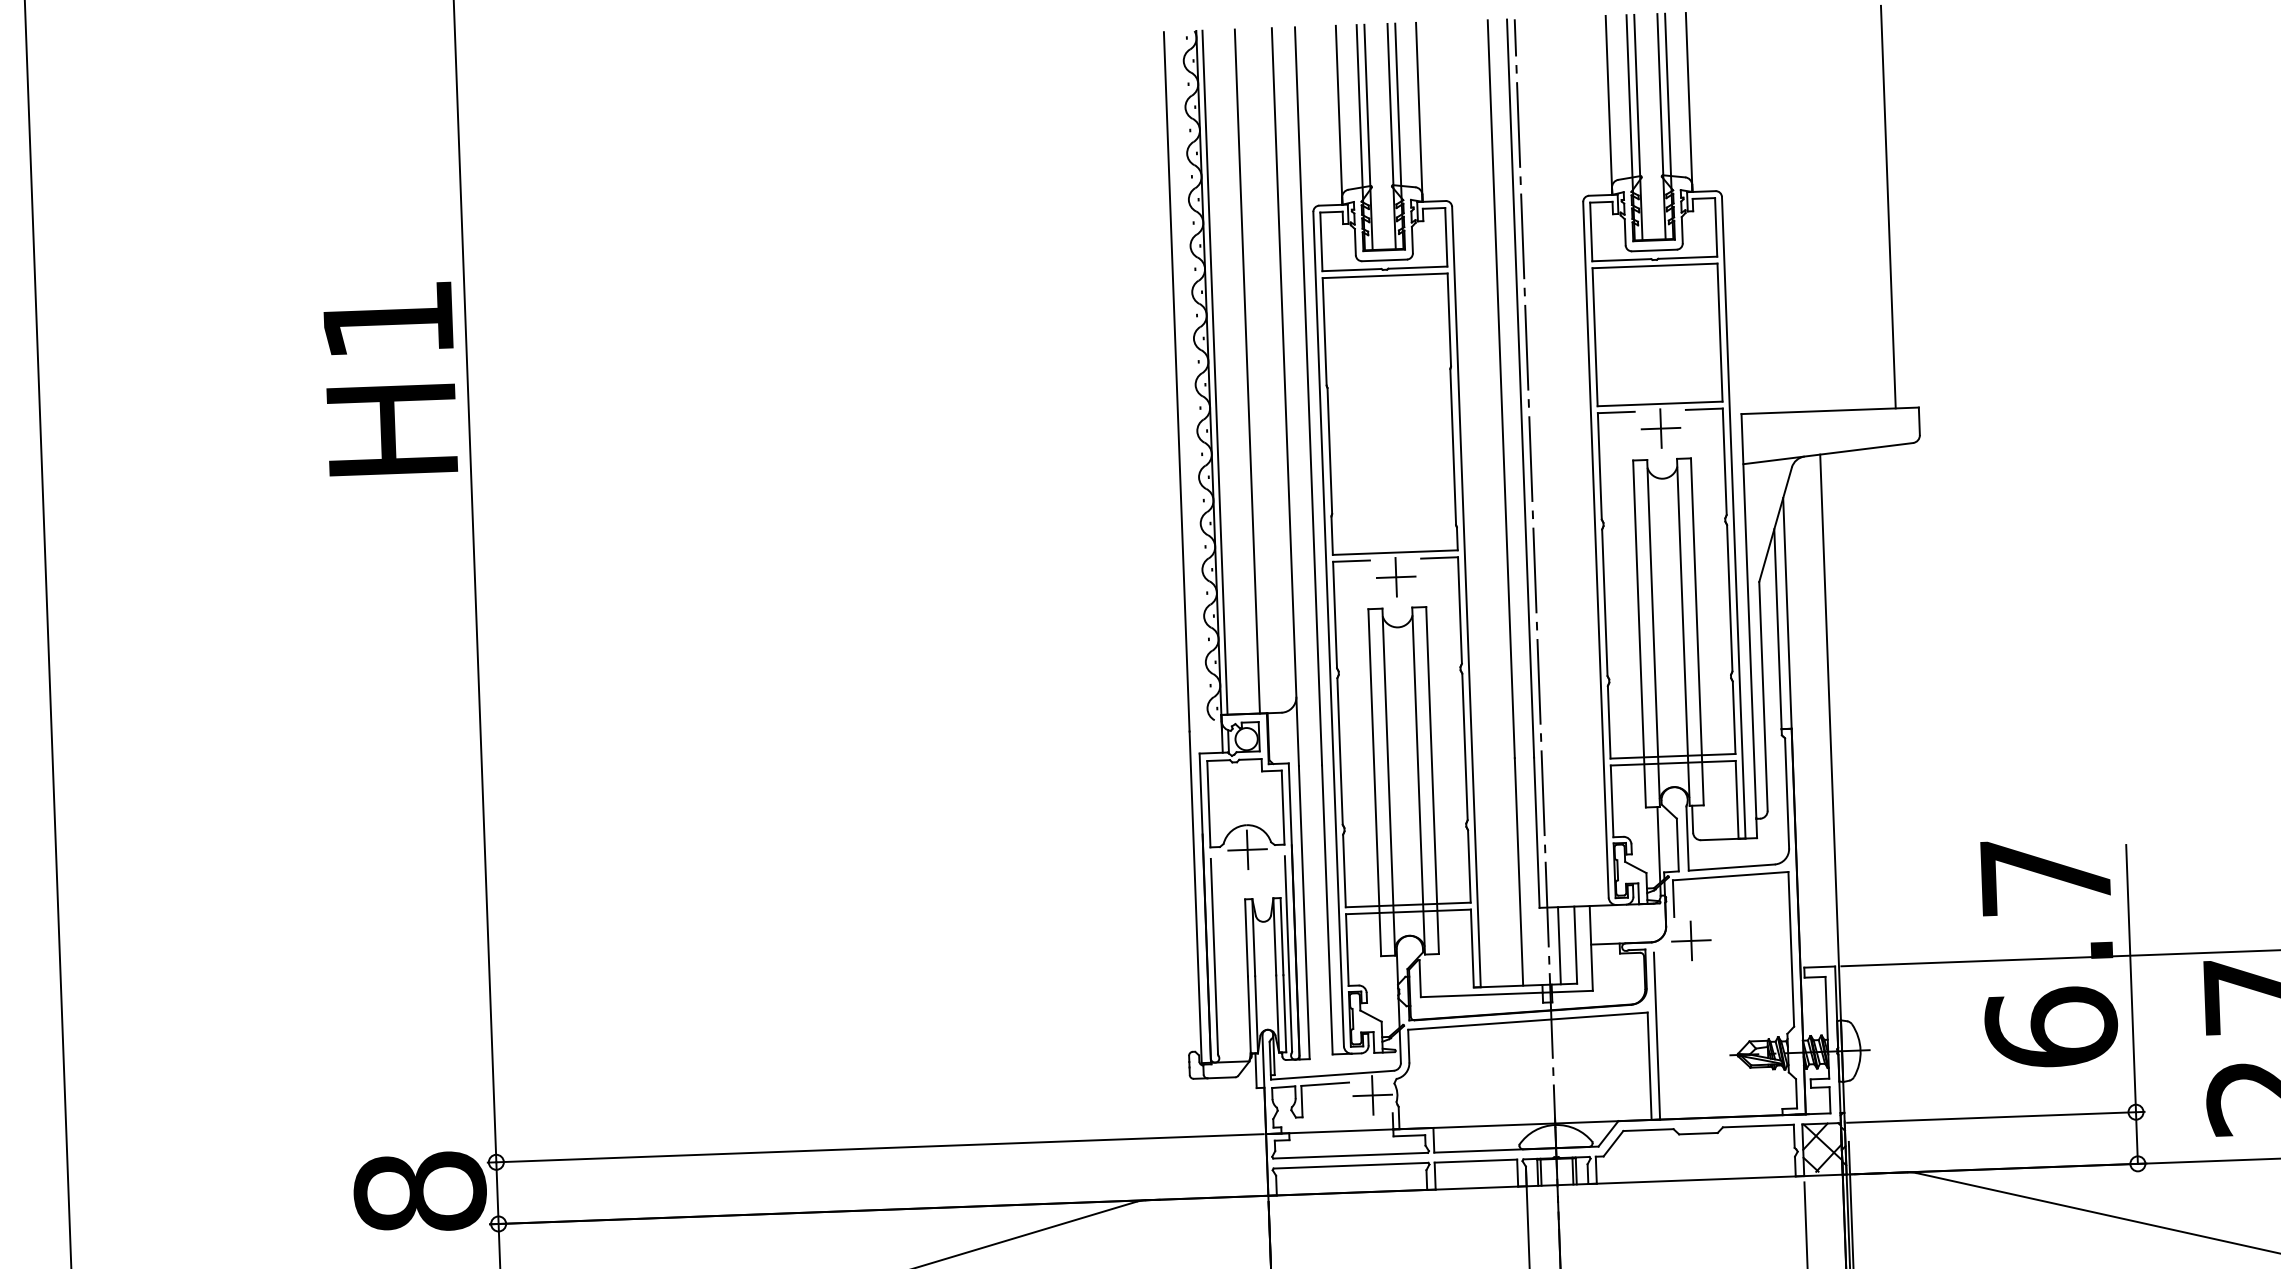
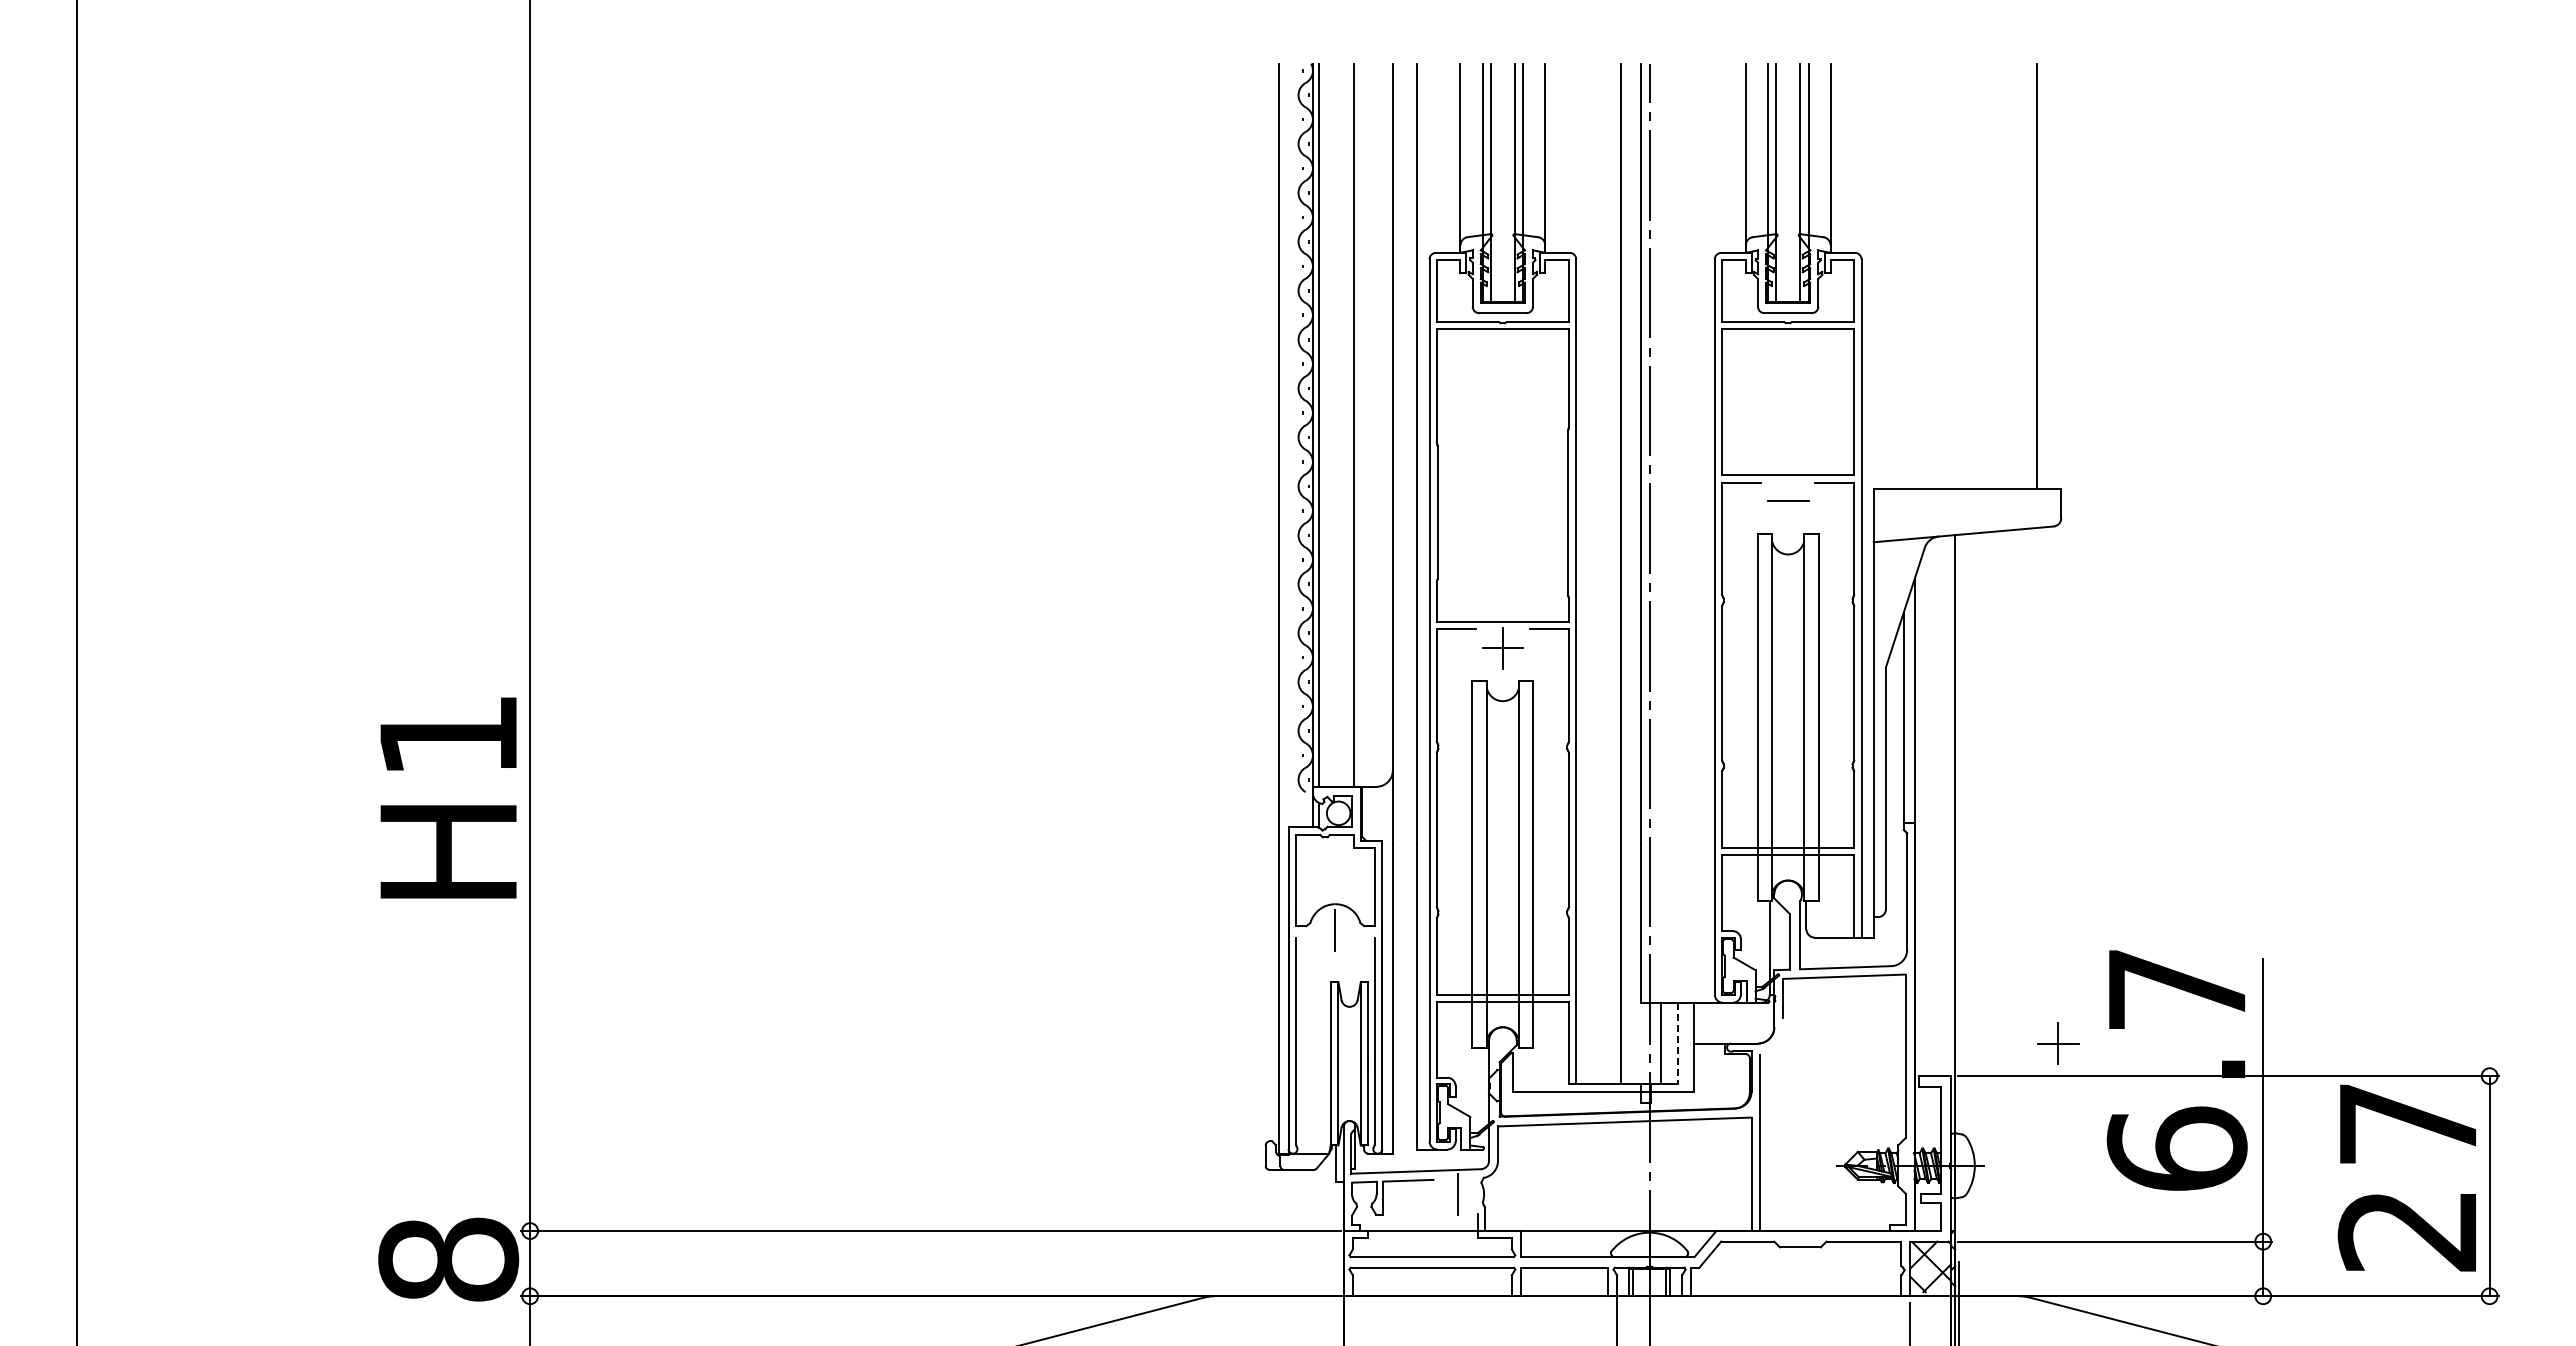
text: (390, 378) -> (448, 797), moved
line: (1661, 428) -> (1788, 501), removed
line: (1247, 850) -> (1335, 930), removed
part: (1691, 940) -> (2058, 1043), moved
line: (1576, 945) -> (1678, 1043), solid -> dashed
line: (1372, 1095) -> (1457, 1194), removed

